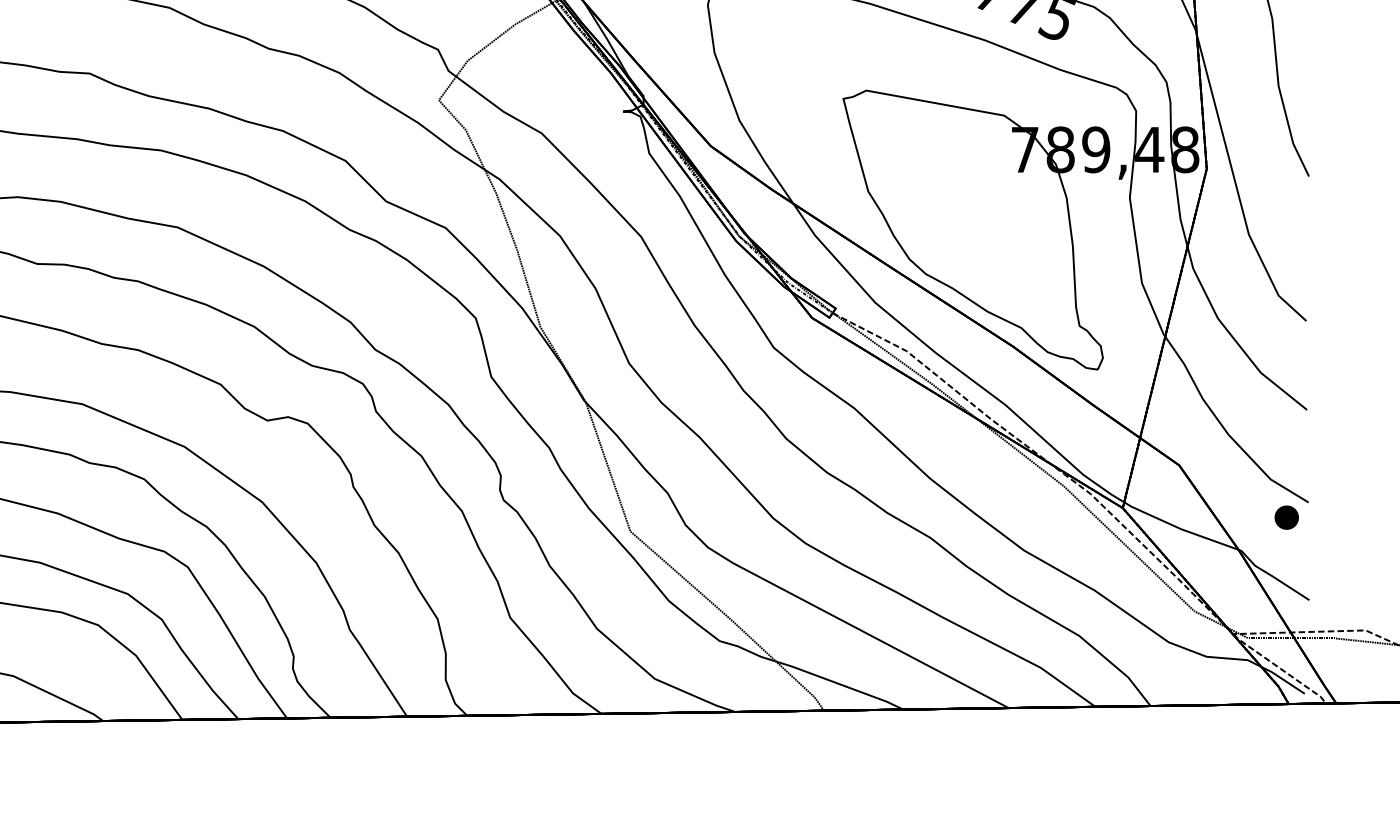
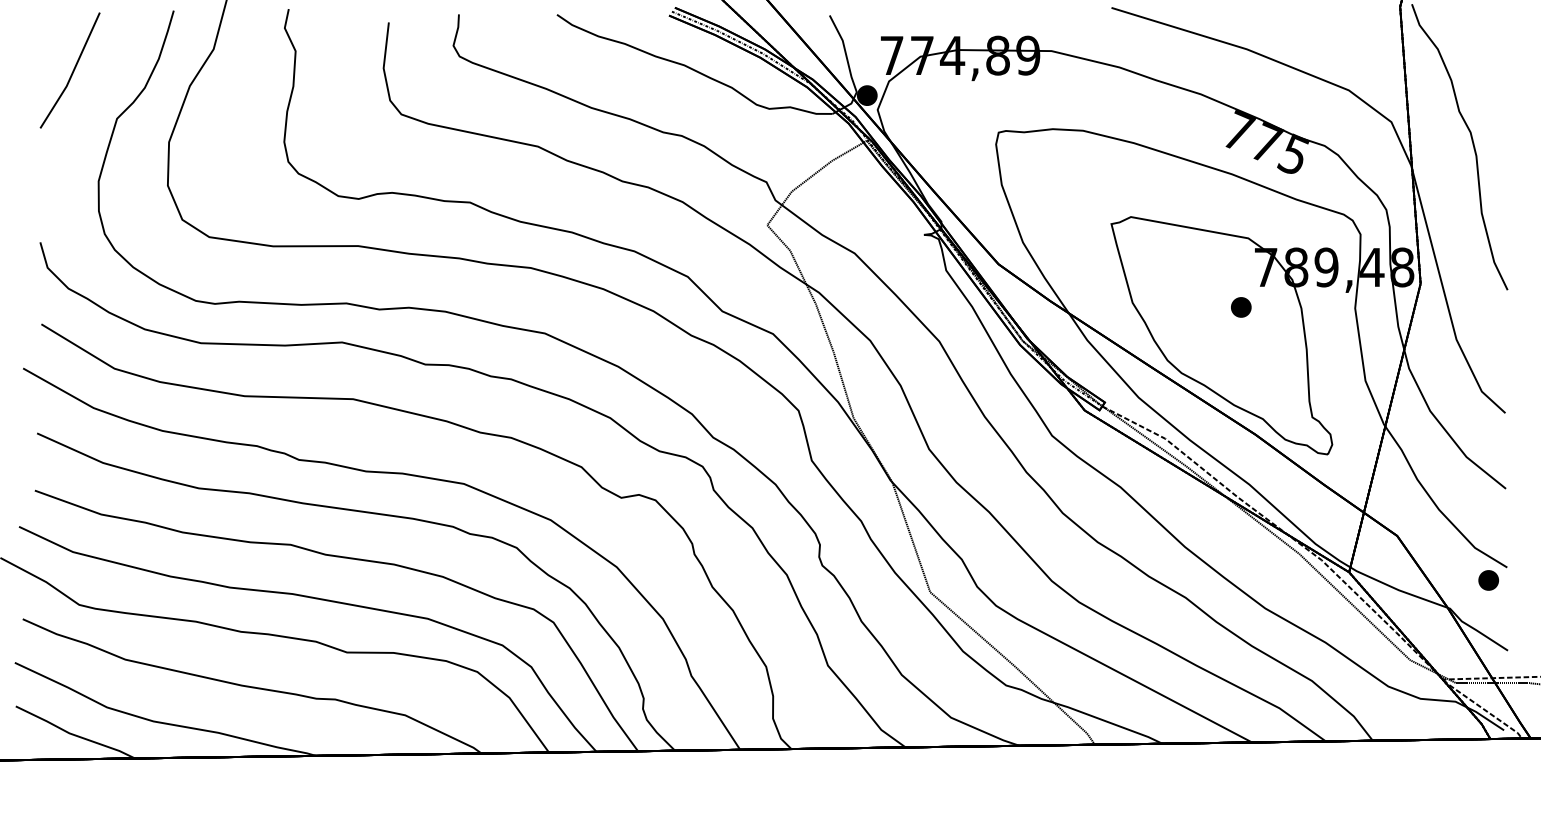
part: (996, 196) -> (1241, 307), added

